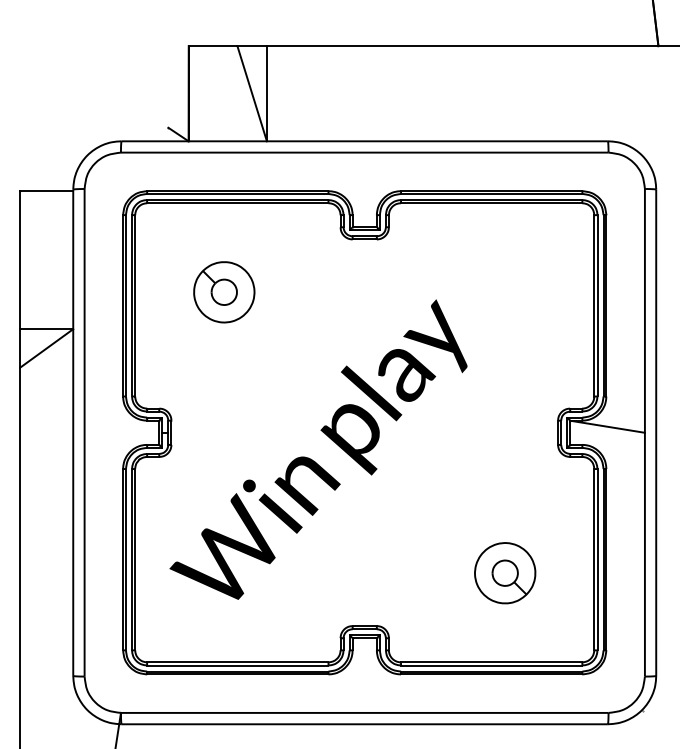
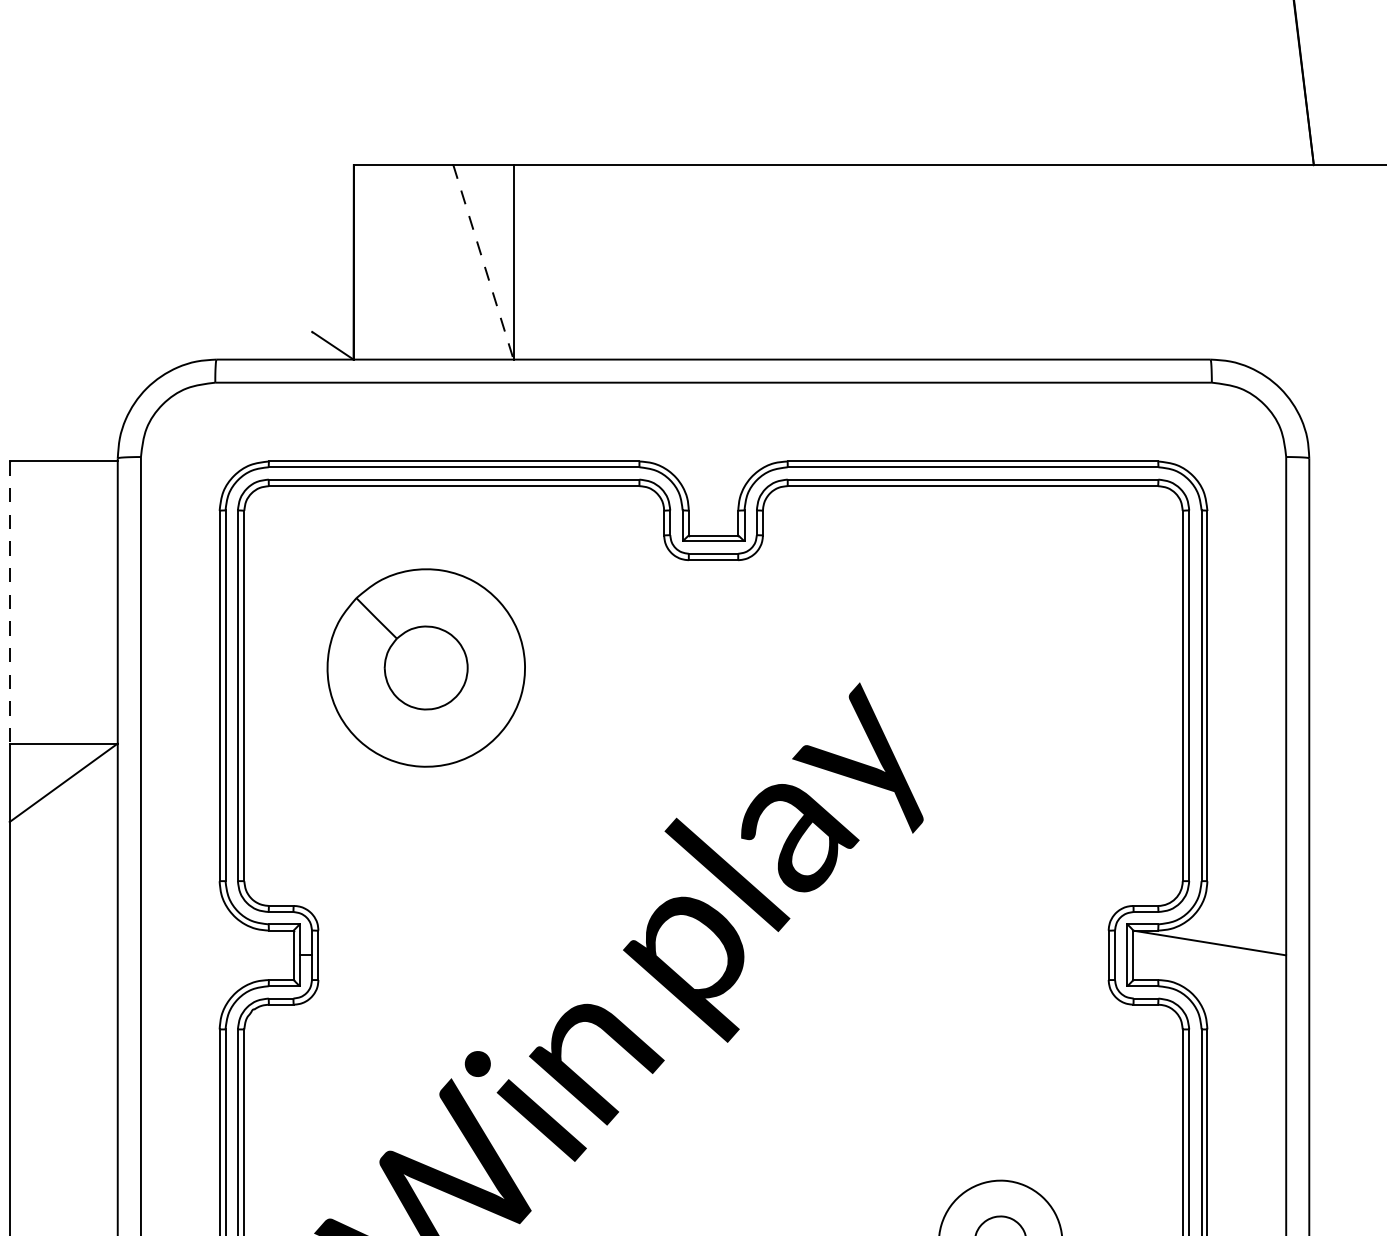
line: (252, 93) -> (484, 261), solid -> dashed
line: (20, 260) -> (9, 603), solid -> dashed
part: (224, 292) -> (426, 668), size x1.6

